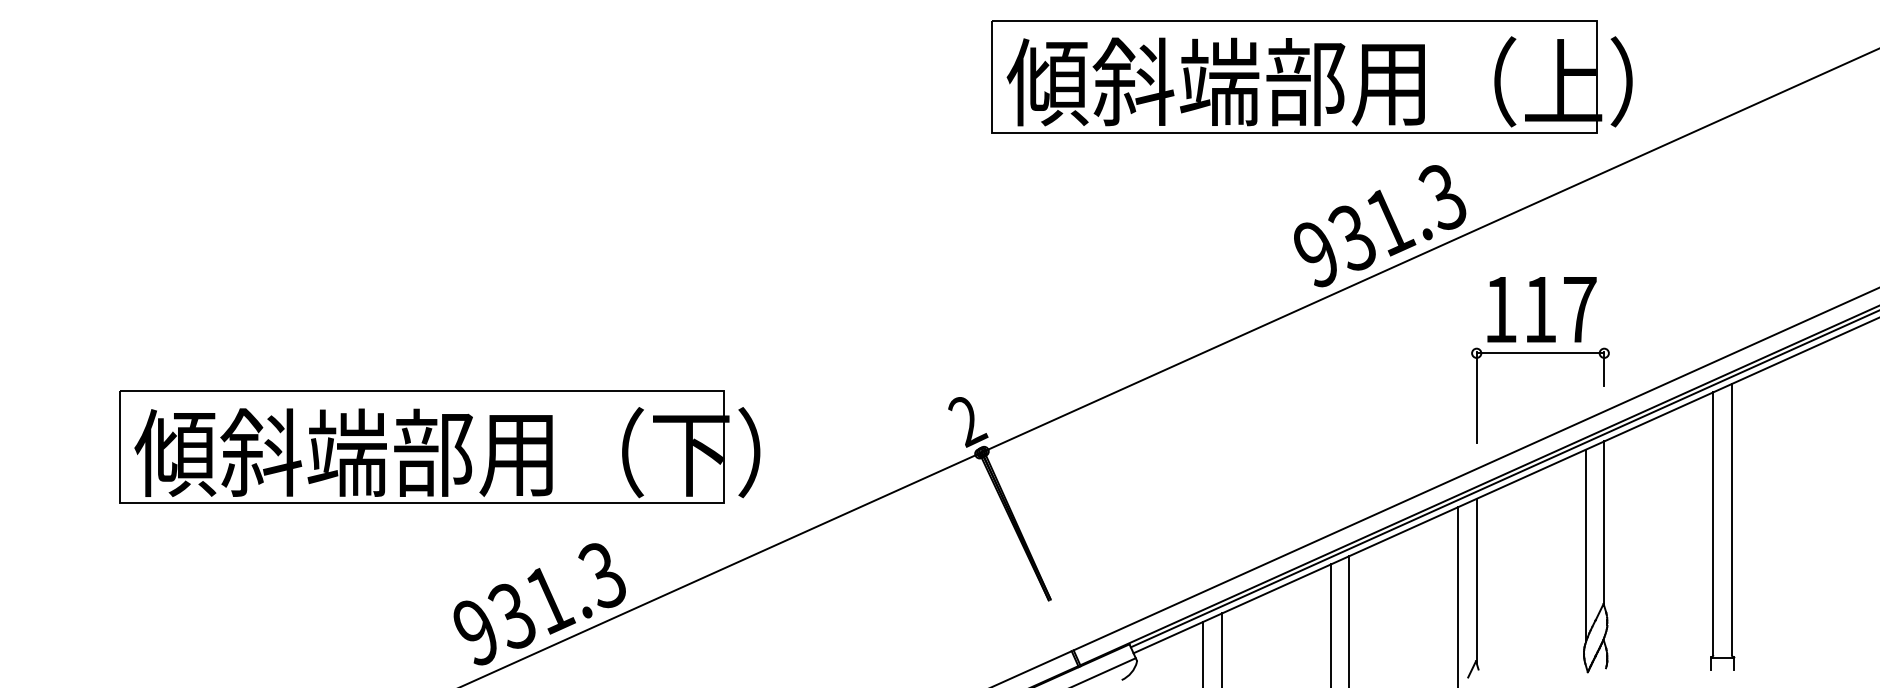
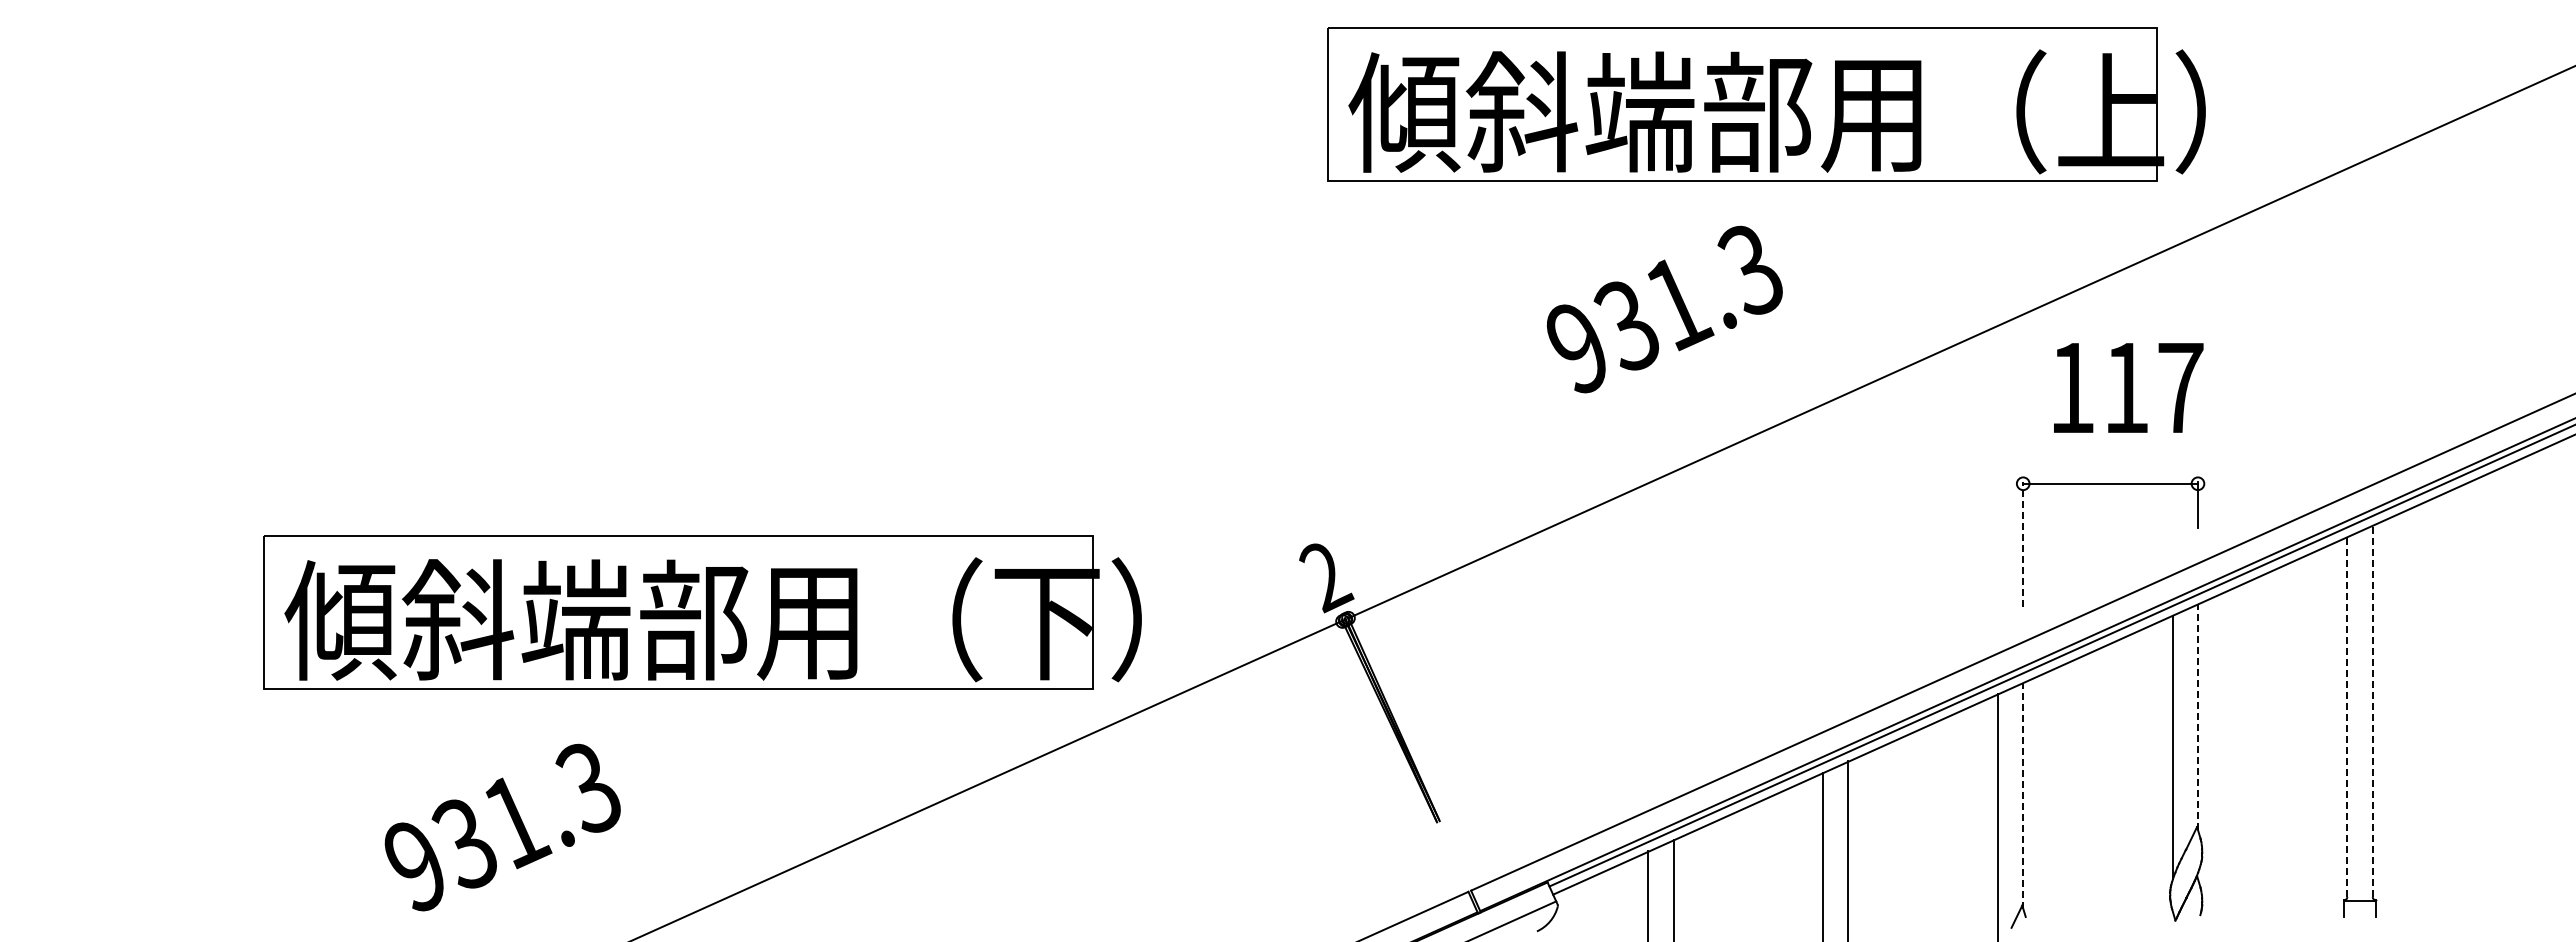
part: (1311, 76) -> (1766, 104), moved
text: (1379, 226) -> (1664, 309), moved
text: (1541, 309) -> (2128, 387), moved
line: (1476, 397) -> (2023, 544), solid -> dashed
part: (439, 447) -> (702, 612), moved
line: (1731, 519) -> (2372, 711), solid -> dashed
line: (1603, 523) -> (2197, 717), solid -> dashed
line: (1713, 523) -> (2347, 717), solid -> dashed
line: (1476, 580) -> (2023, 795), solid -> dashed
text: (539, 604) -> (502, 827), moved

